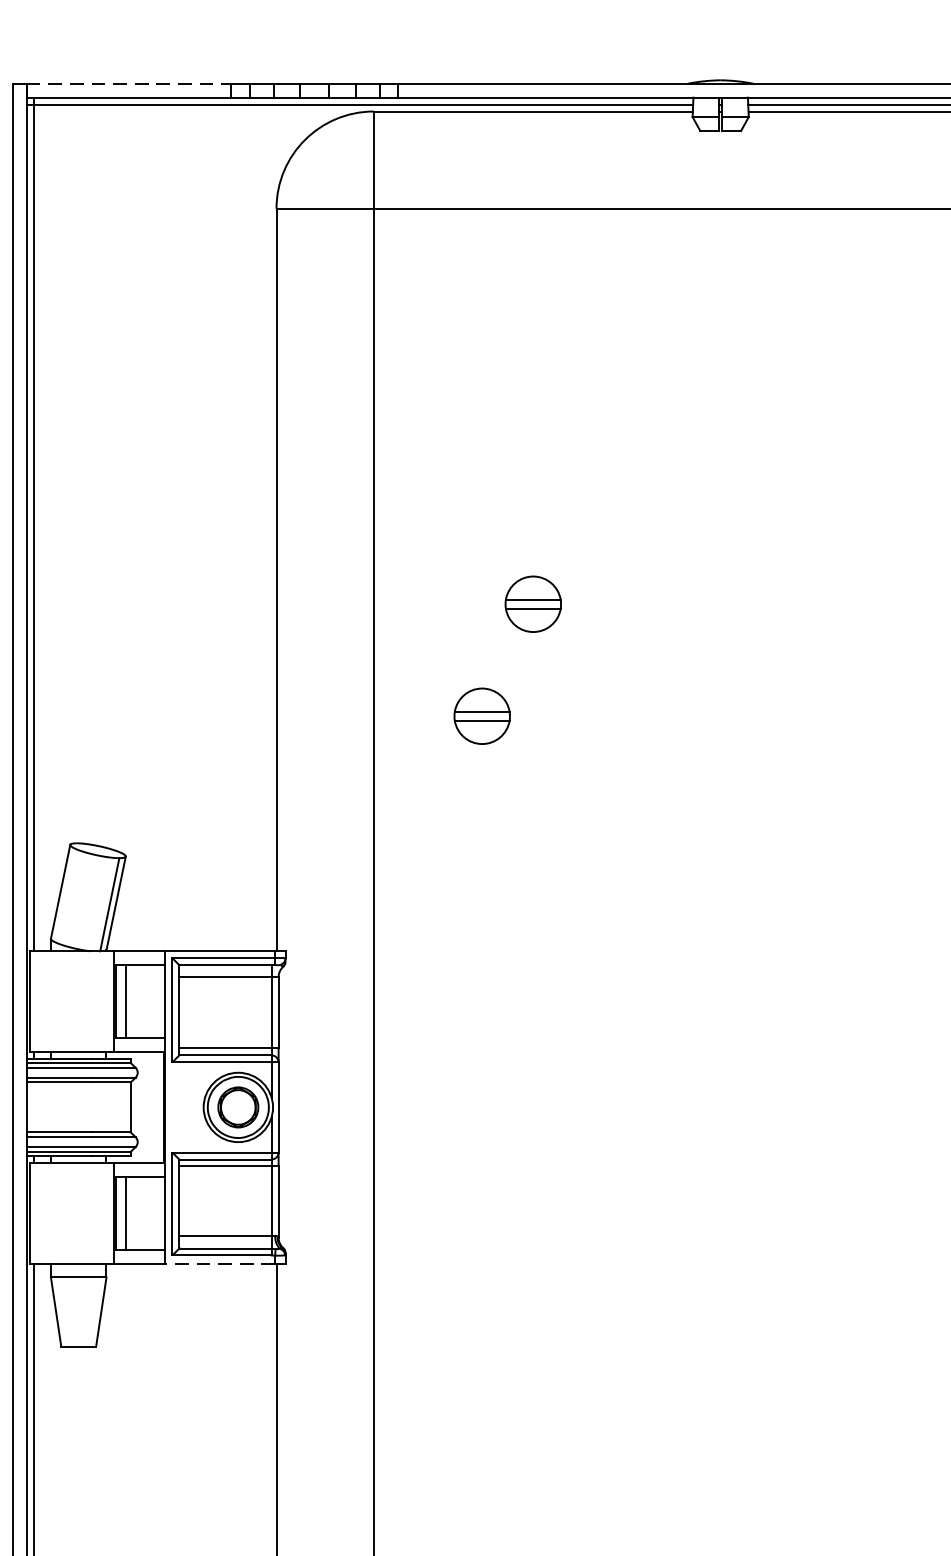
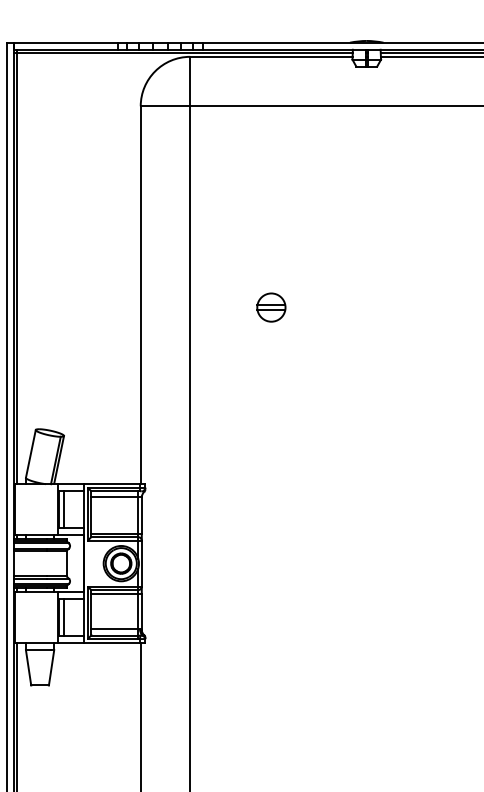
line: (130, 83) -> (66, 42), dashed -> solid
part: (482, 716) -> (245, 364), removed
line: (221, 1264) -> (112, 643), dashed -> solid

